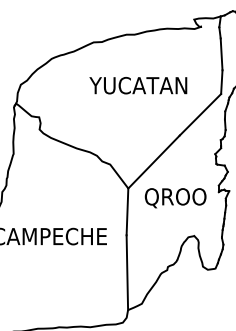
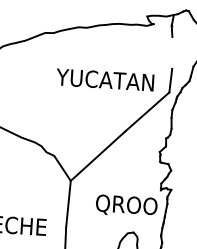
line: (221, 54) -> (172, 53), removed
text: (138, 85) -> (105, 79), moved
text: (175, 198) -> (126, 206), moved

